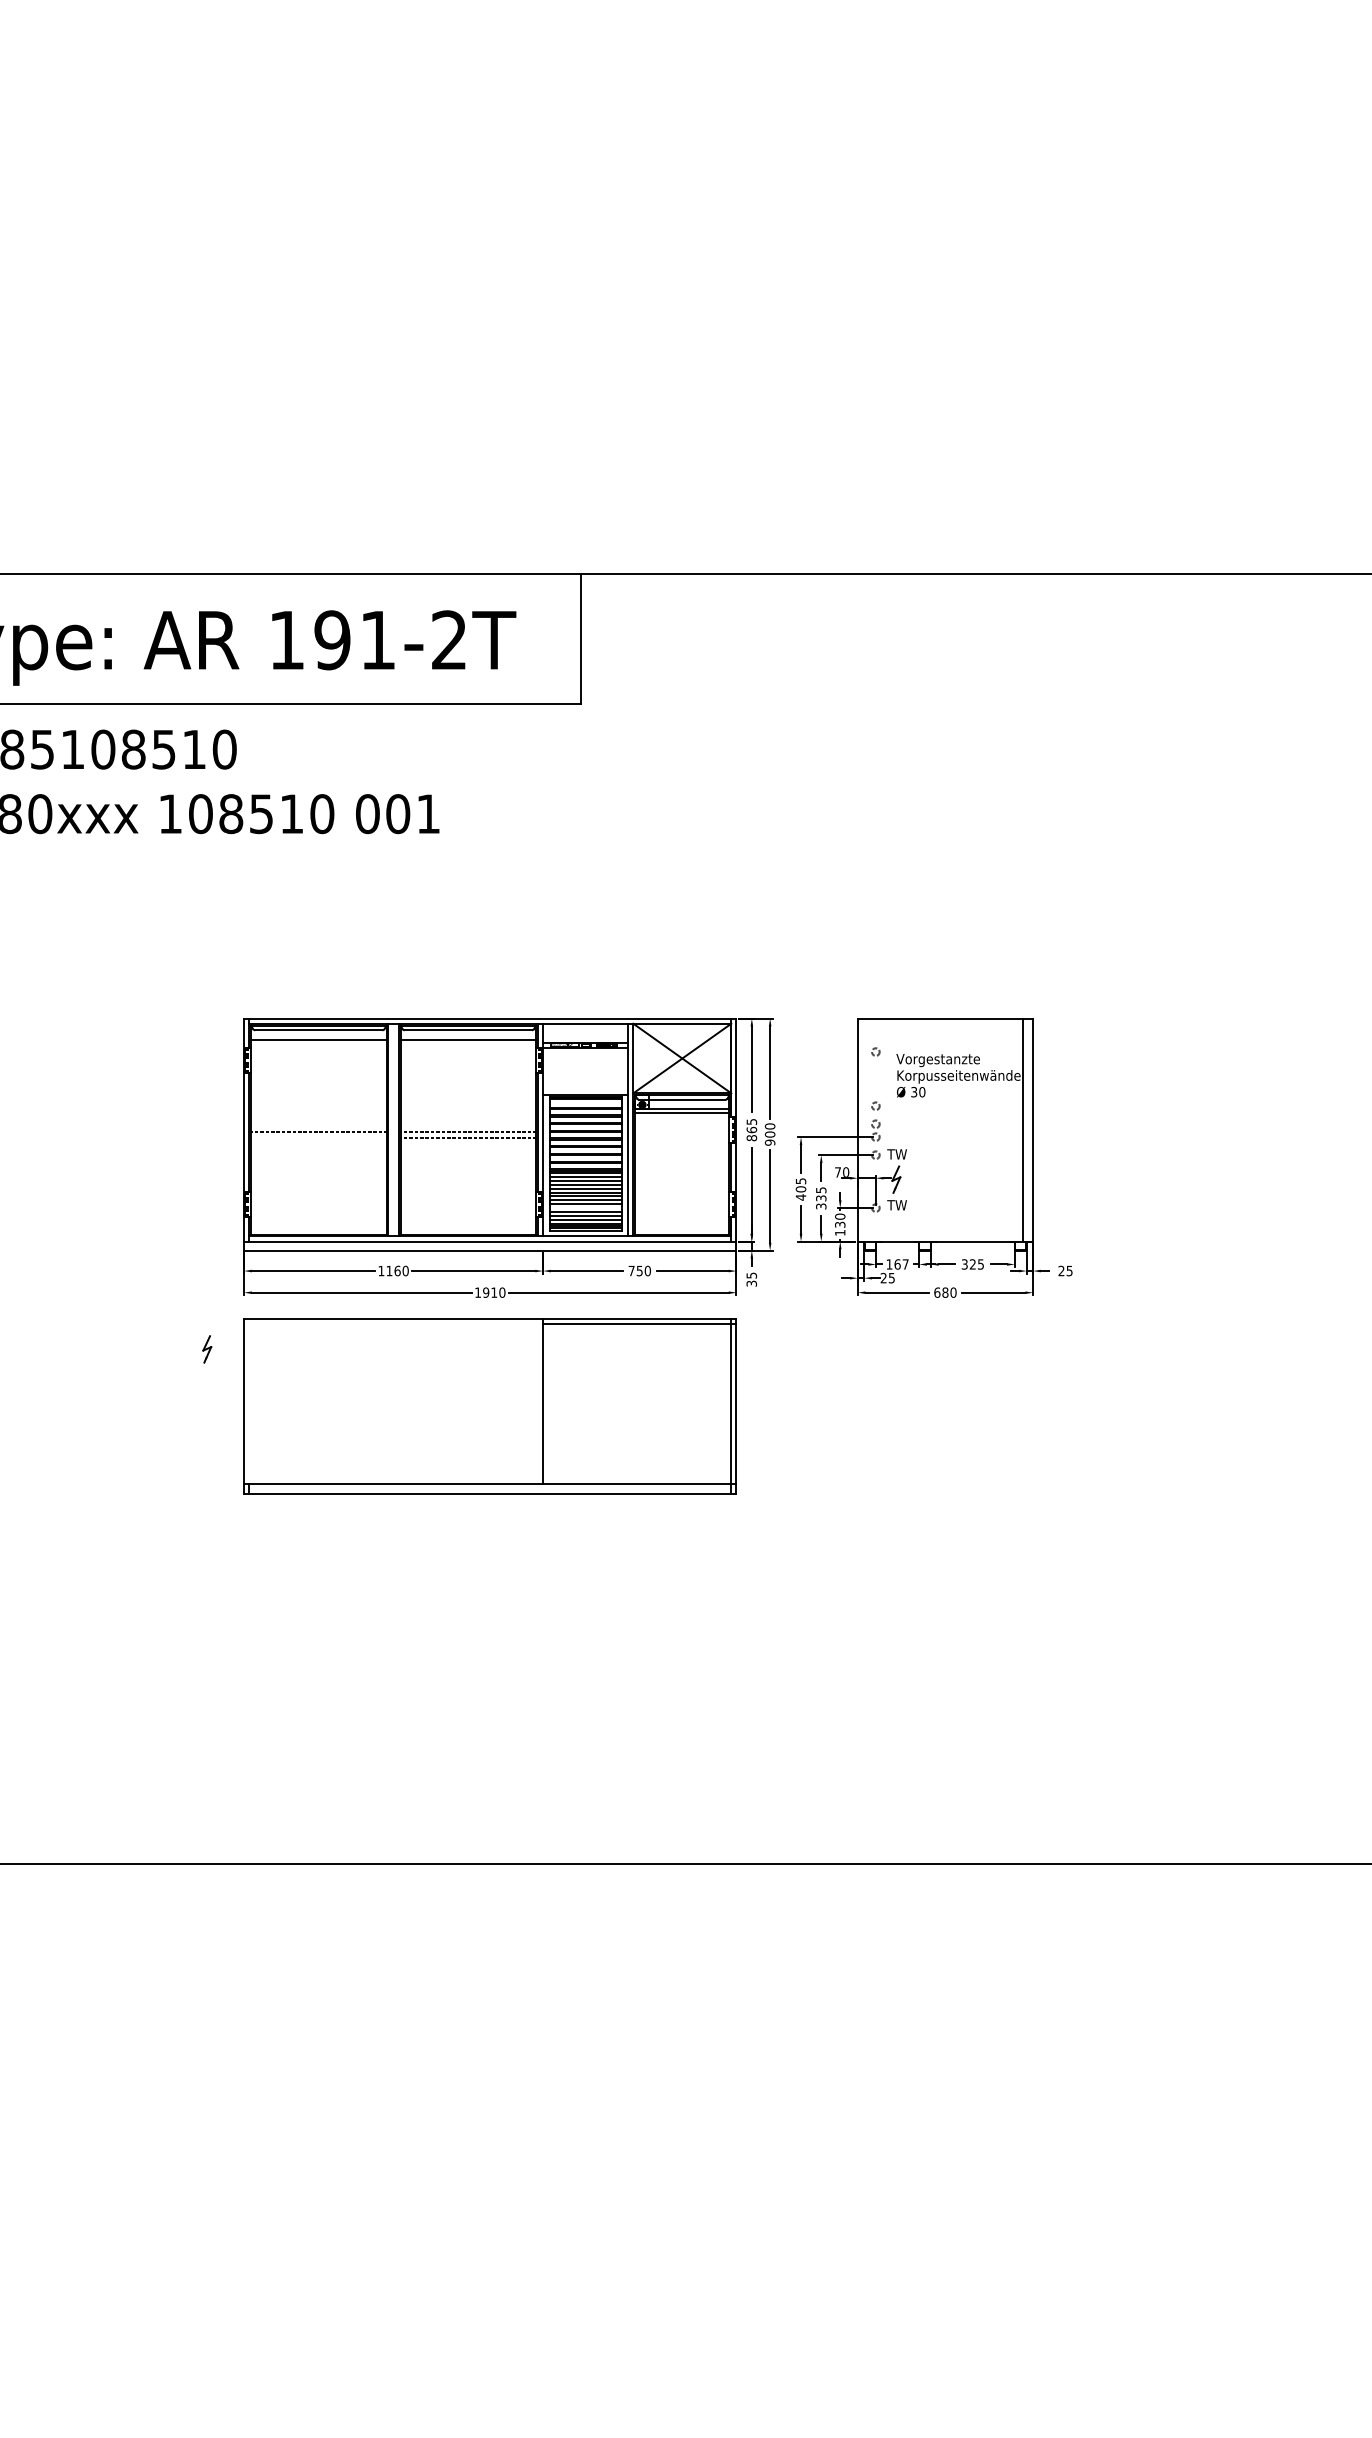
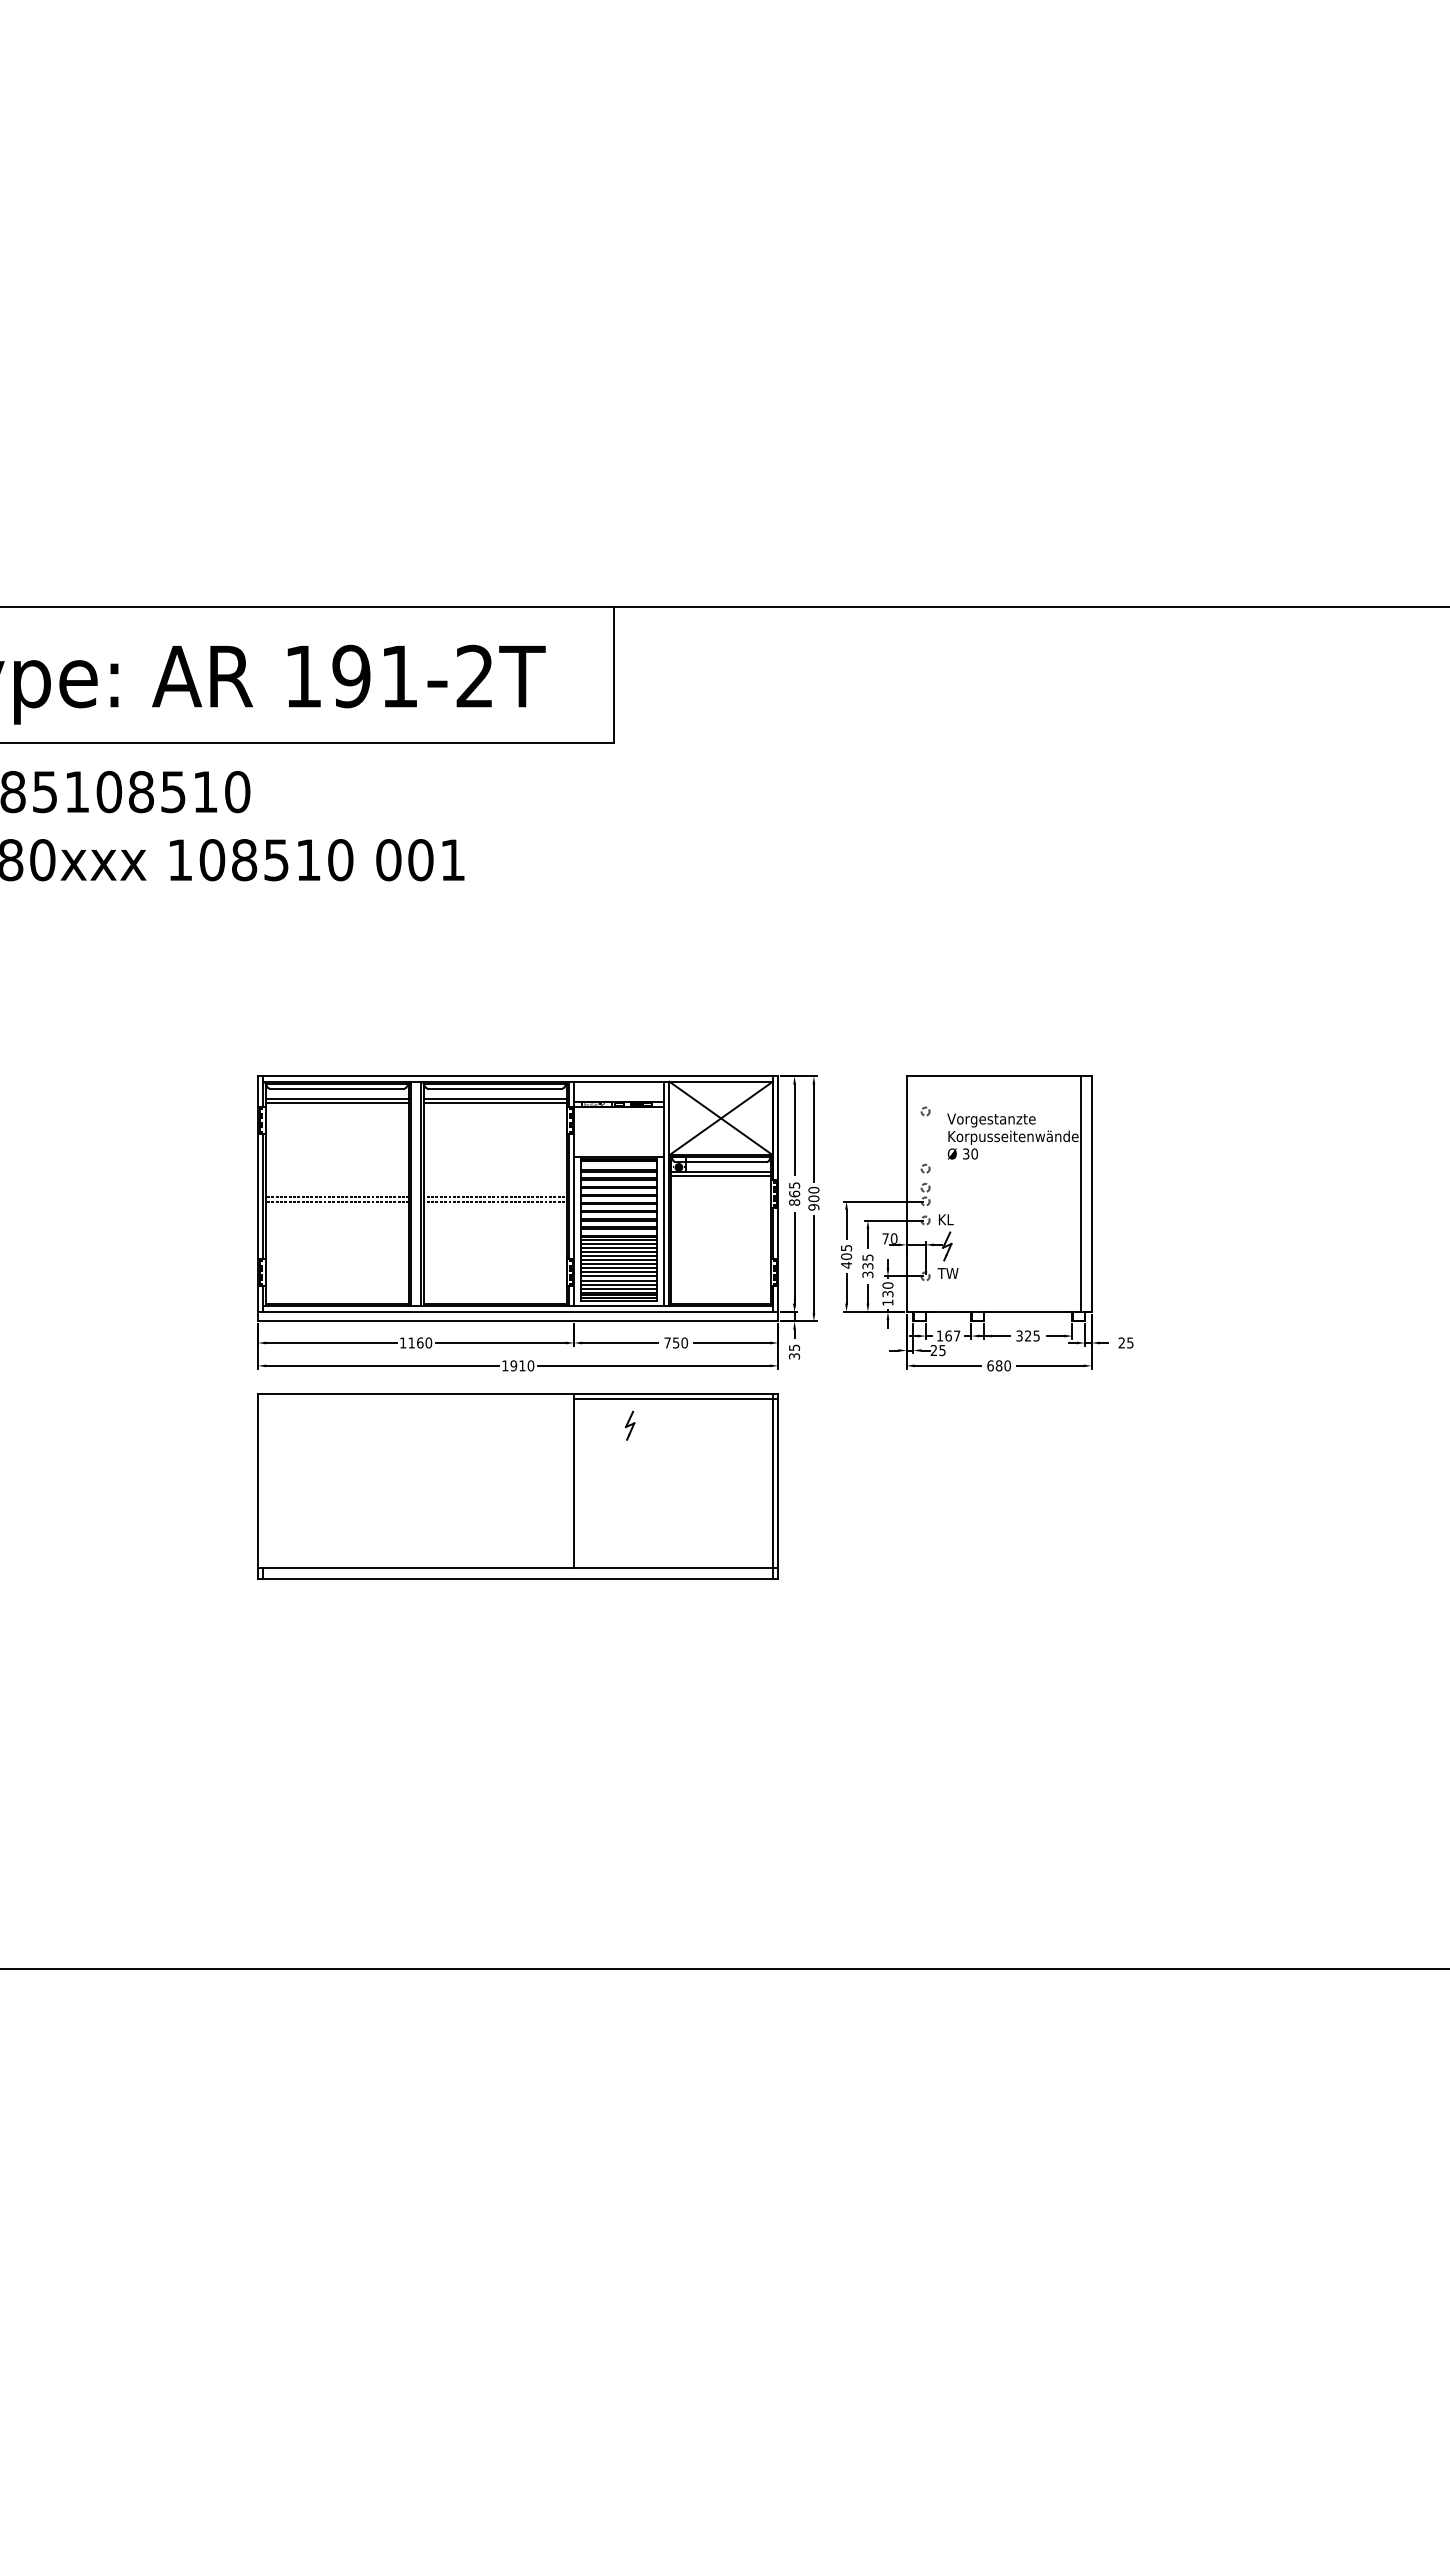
line: (318, 1043) -> (336, 1102), added
line: (467, 1043) -> (494, 1102), added
line: (318, 1138) -> (336, 1202), added
text: (896, 1154) -> (947, 1219), TW -> KL
line: (585, 1208) -> (618, 1276), added
part: (207, 1349) -> (630, 1425), moved

